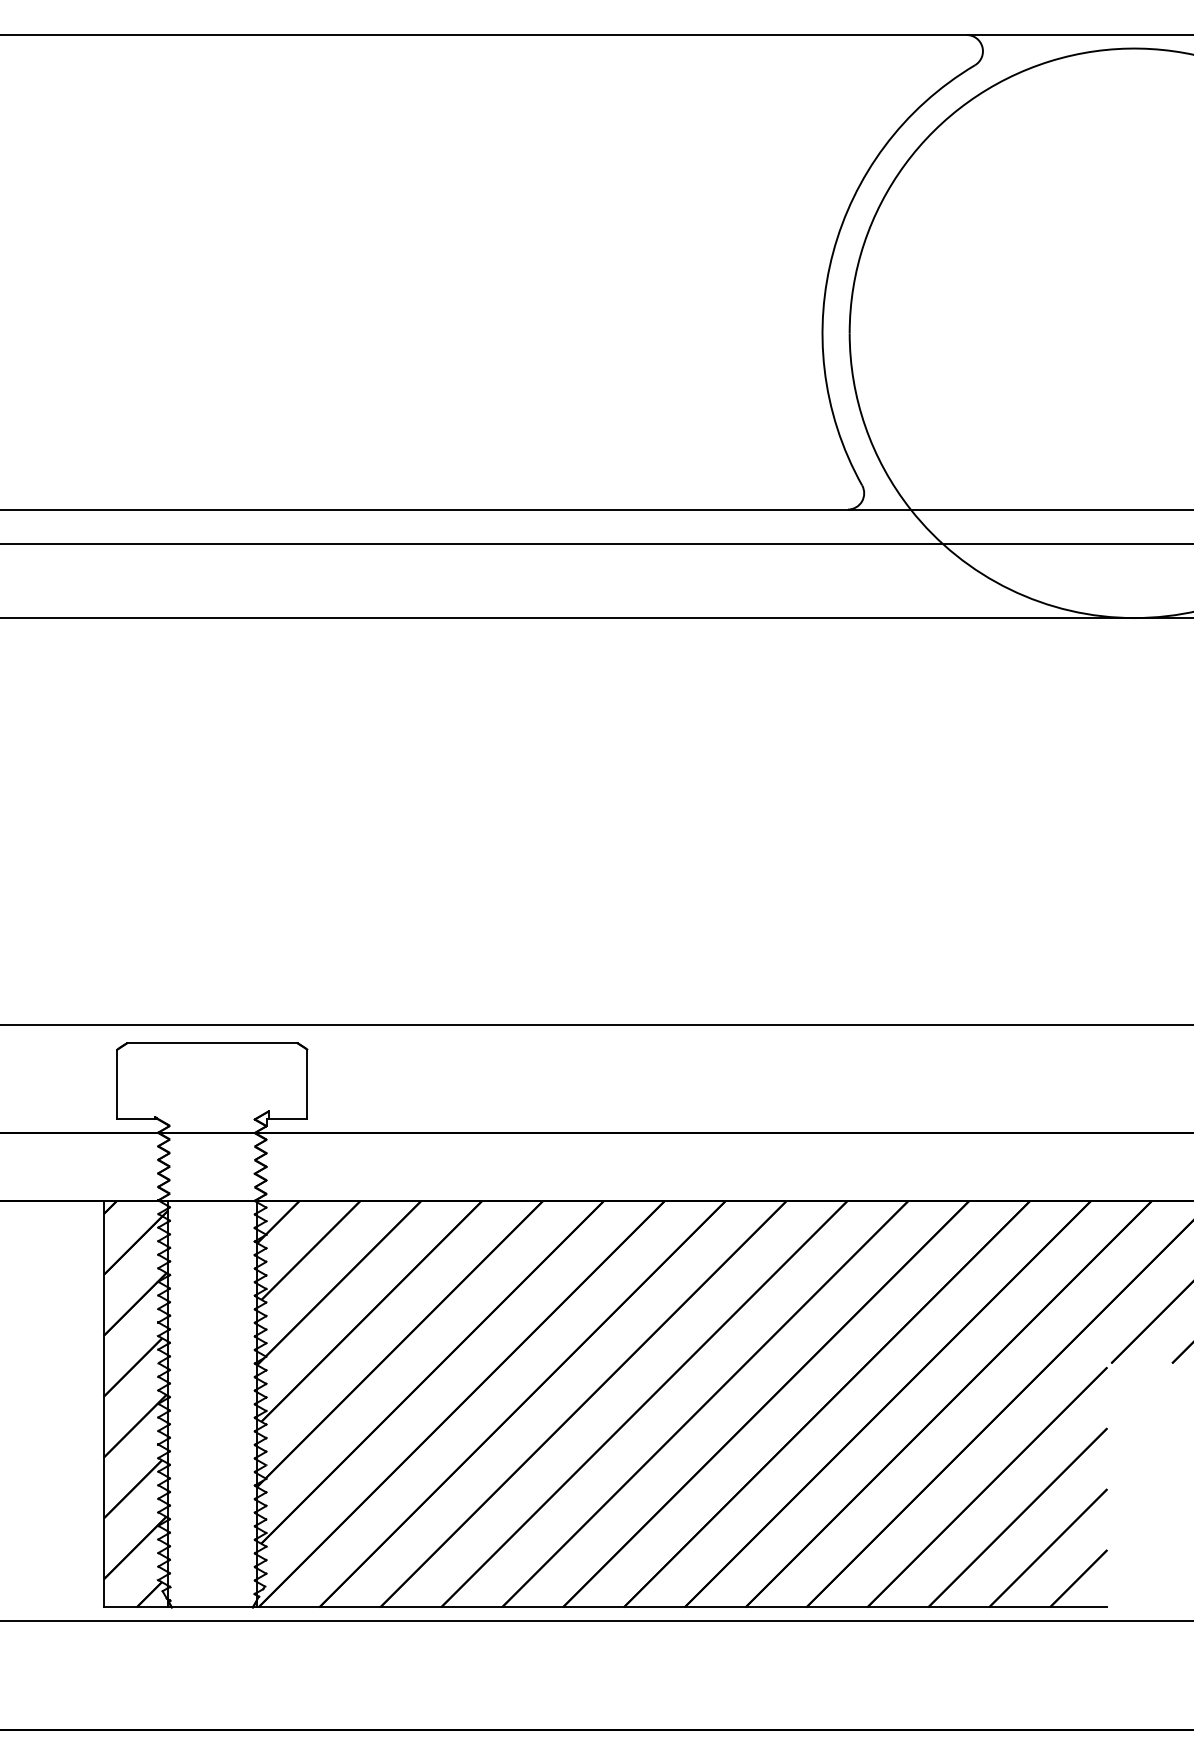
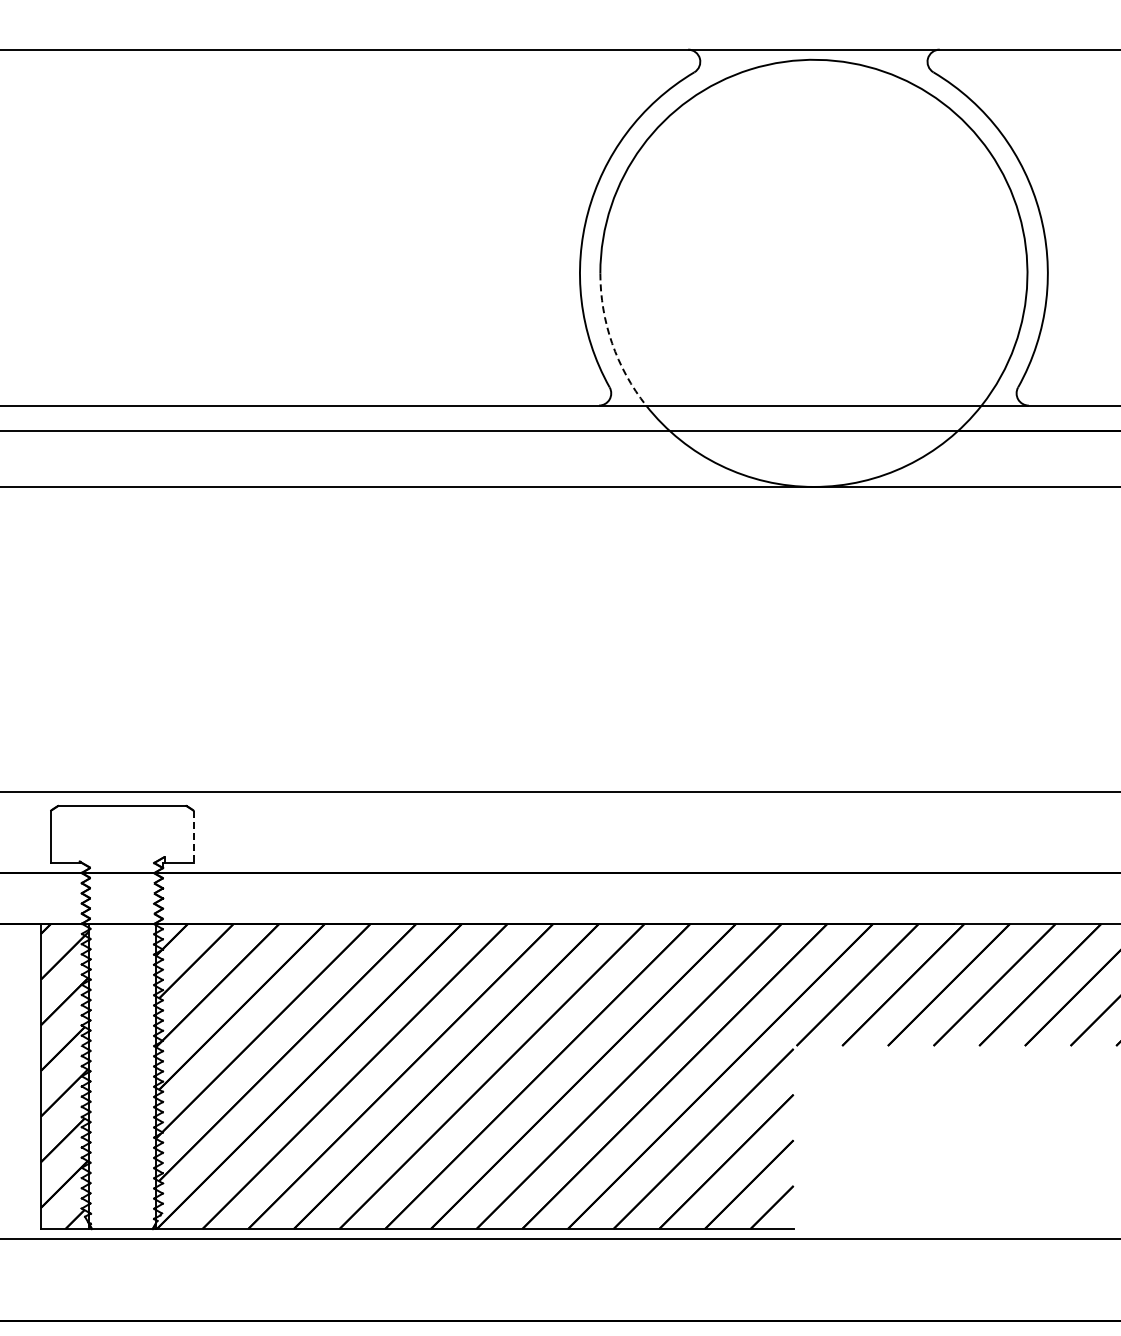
arc: (865, 426) -> (612, 343), solid -> dashed
line: (307, 1085) -> (193, 837), solid -> dashed

